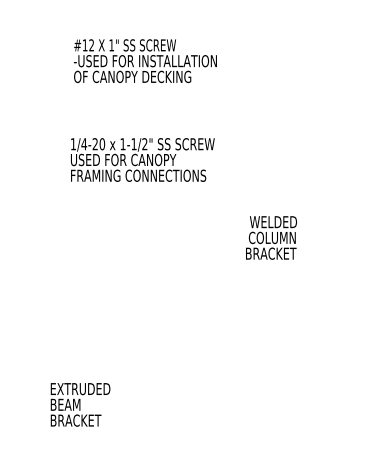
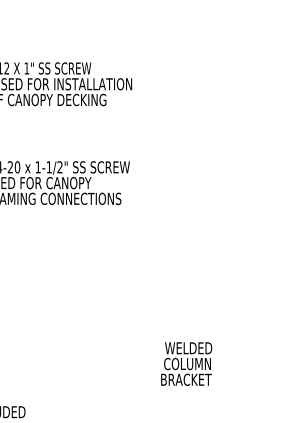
text: (271, 237) -> (186, 363), moved

